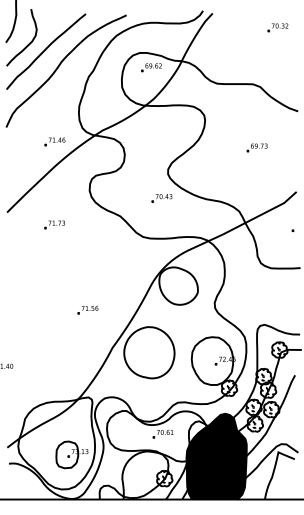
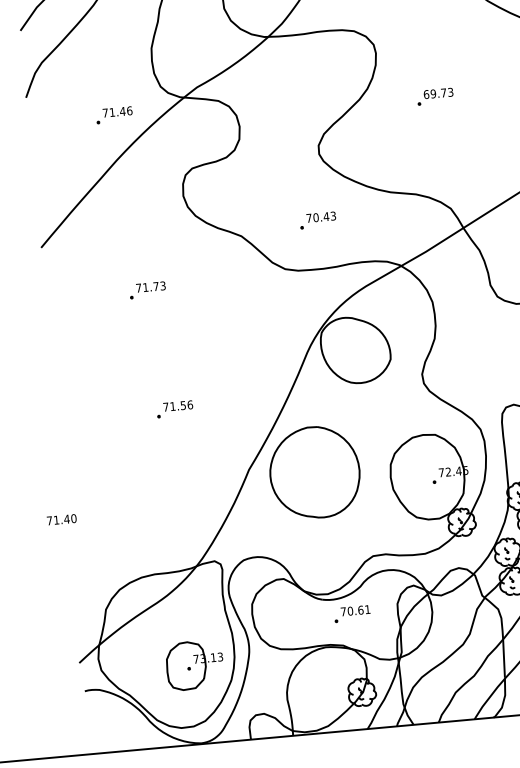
part: (256, 147) -> (433, 96), moved
part: (161, 198) -> (317, 220), moved
part: (54, 224) -> (147, 289), moved
part: (87, 309) -> (173, 408), moved
fill: (216, 456) -> (450, 644), removed

